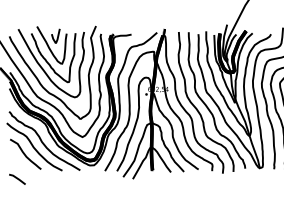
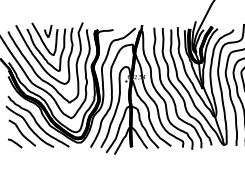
line: (17, 178) -> (15, 142), moved

